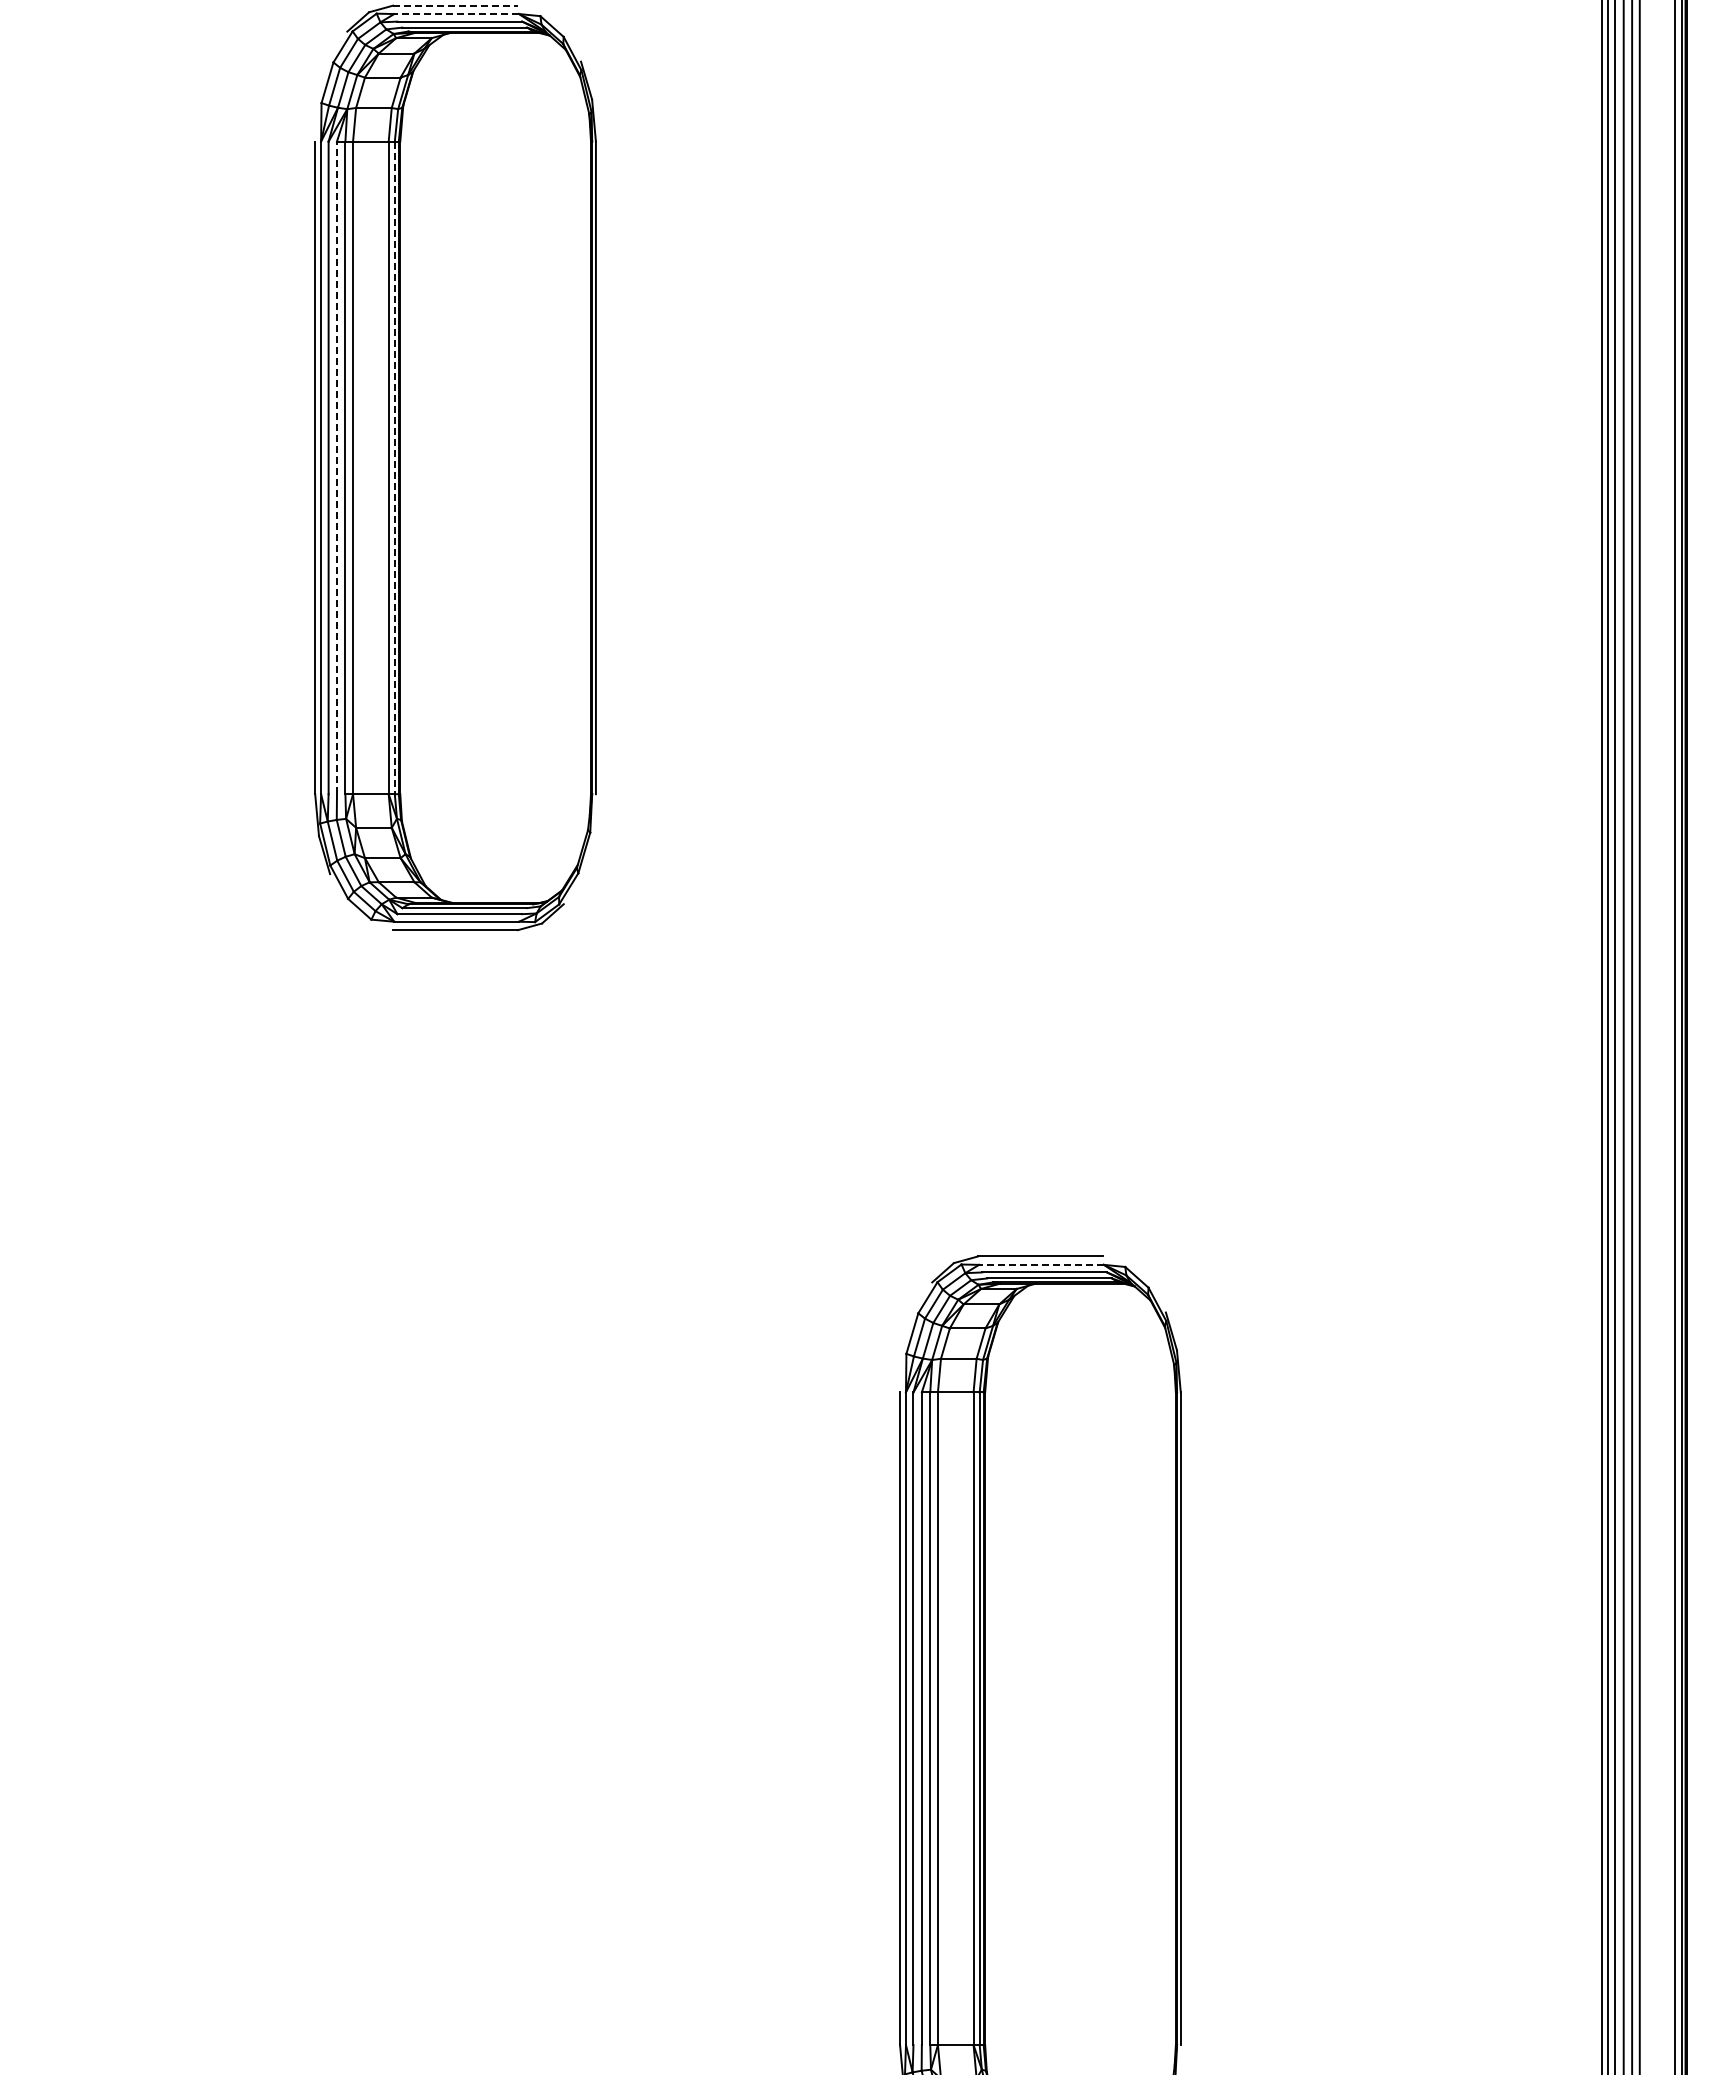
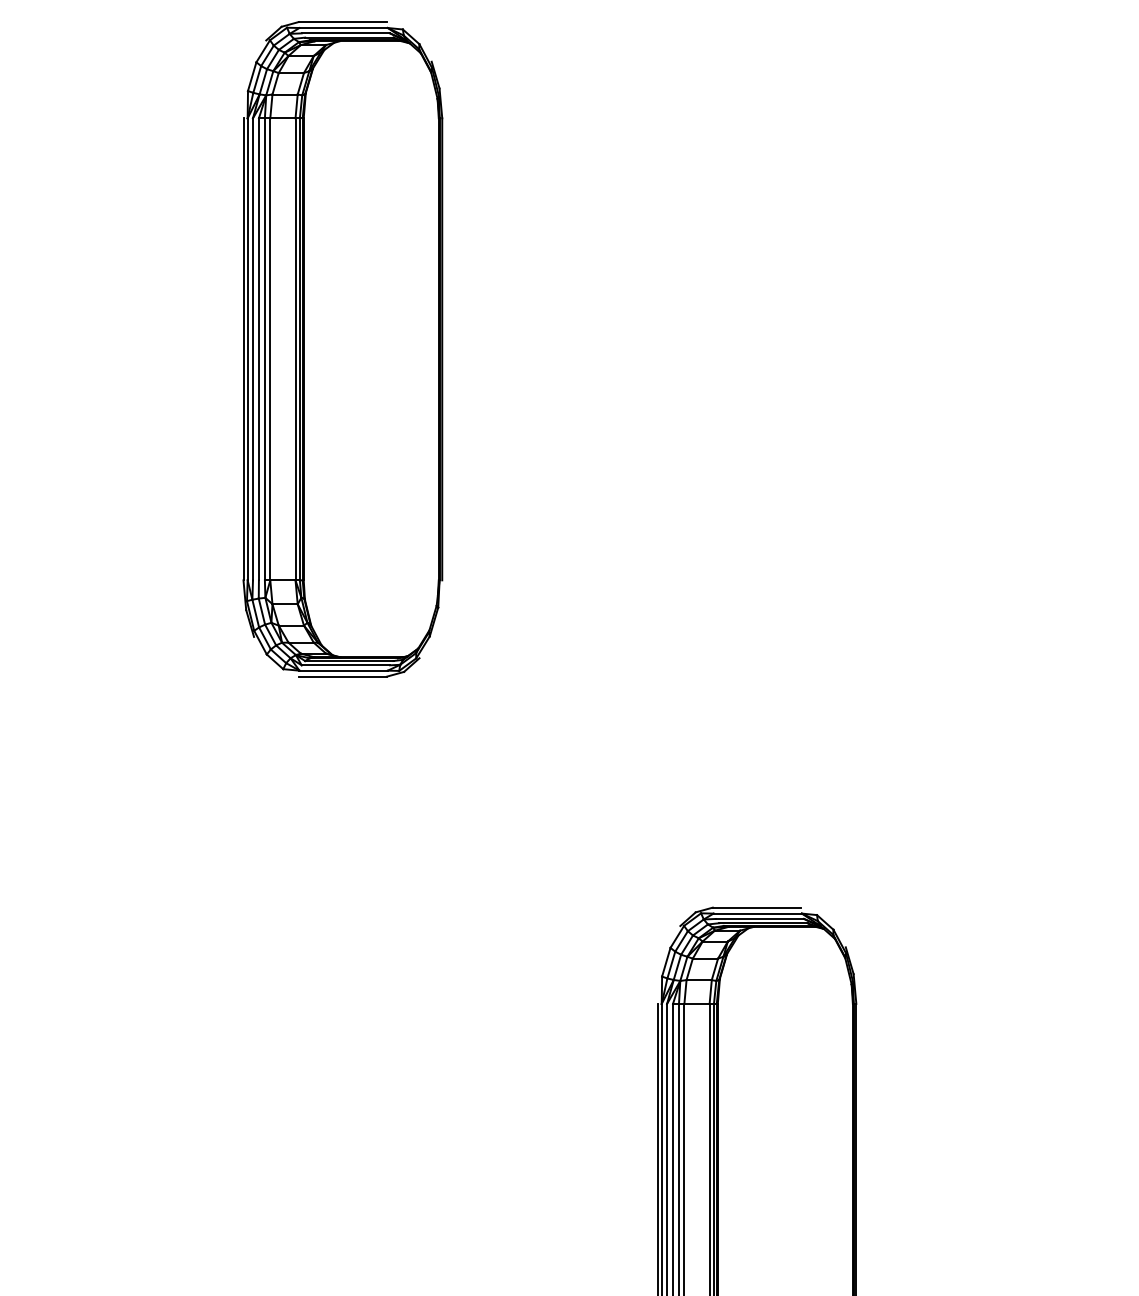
line: (456, 5) -> (343, 21), dashed -> solid
line: (456, 14) -> (343, 28), dashed -> solid
line: (336, 467) -> (258, 349), dashed -> solid
line: (394, 468) -> (299, 349), dashed -> solid
line: (1041, 1264) -> (757, 913), dashed -> solid

